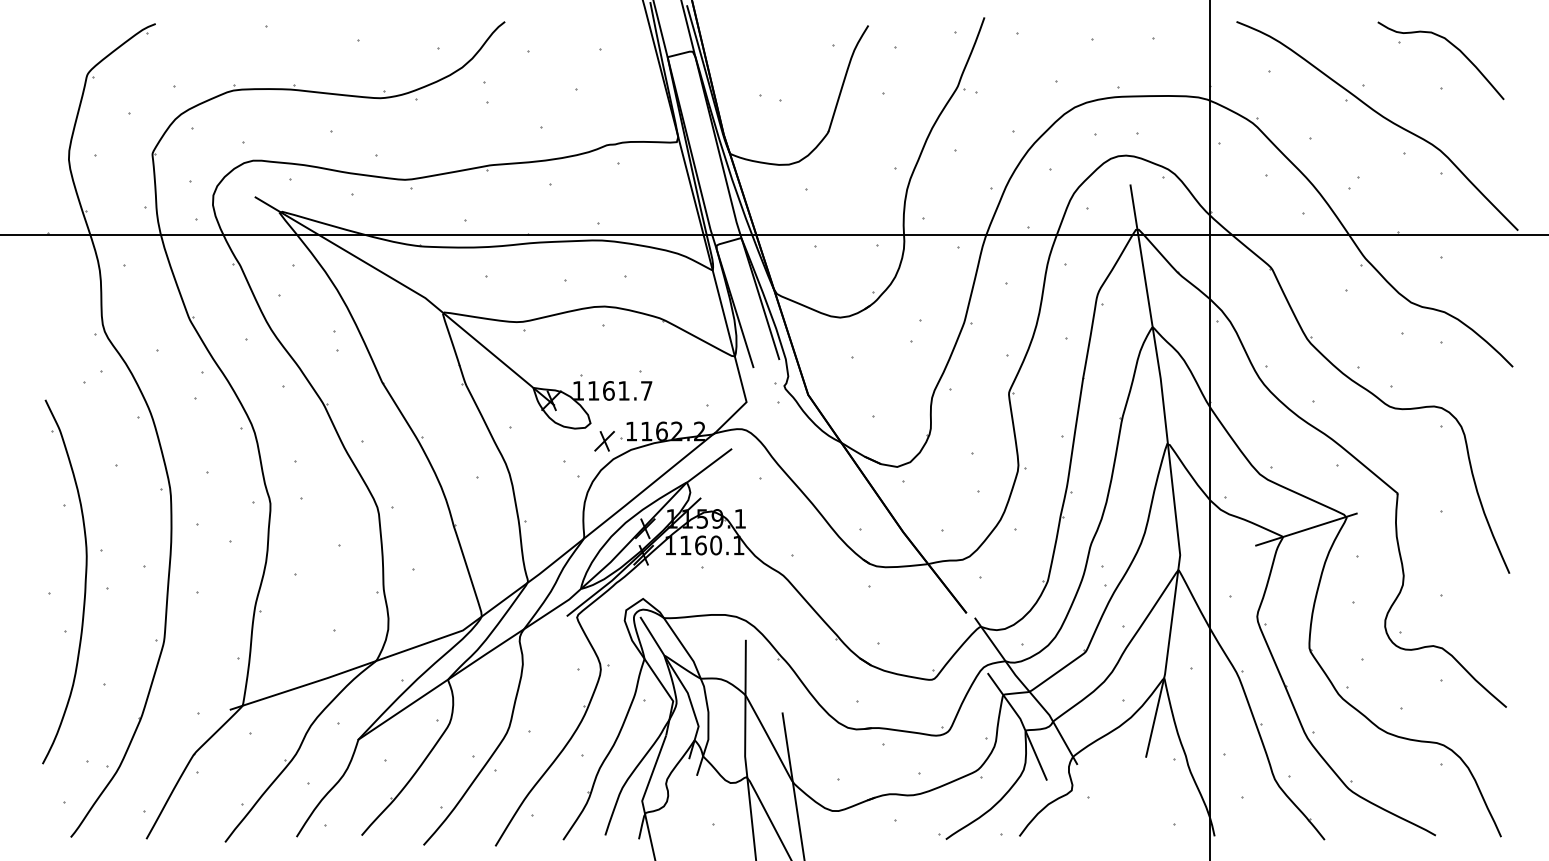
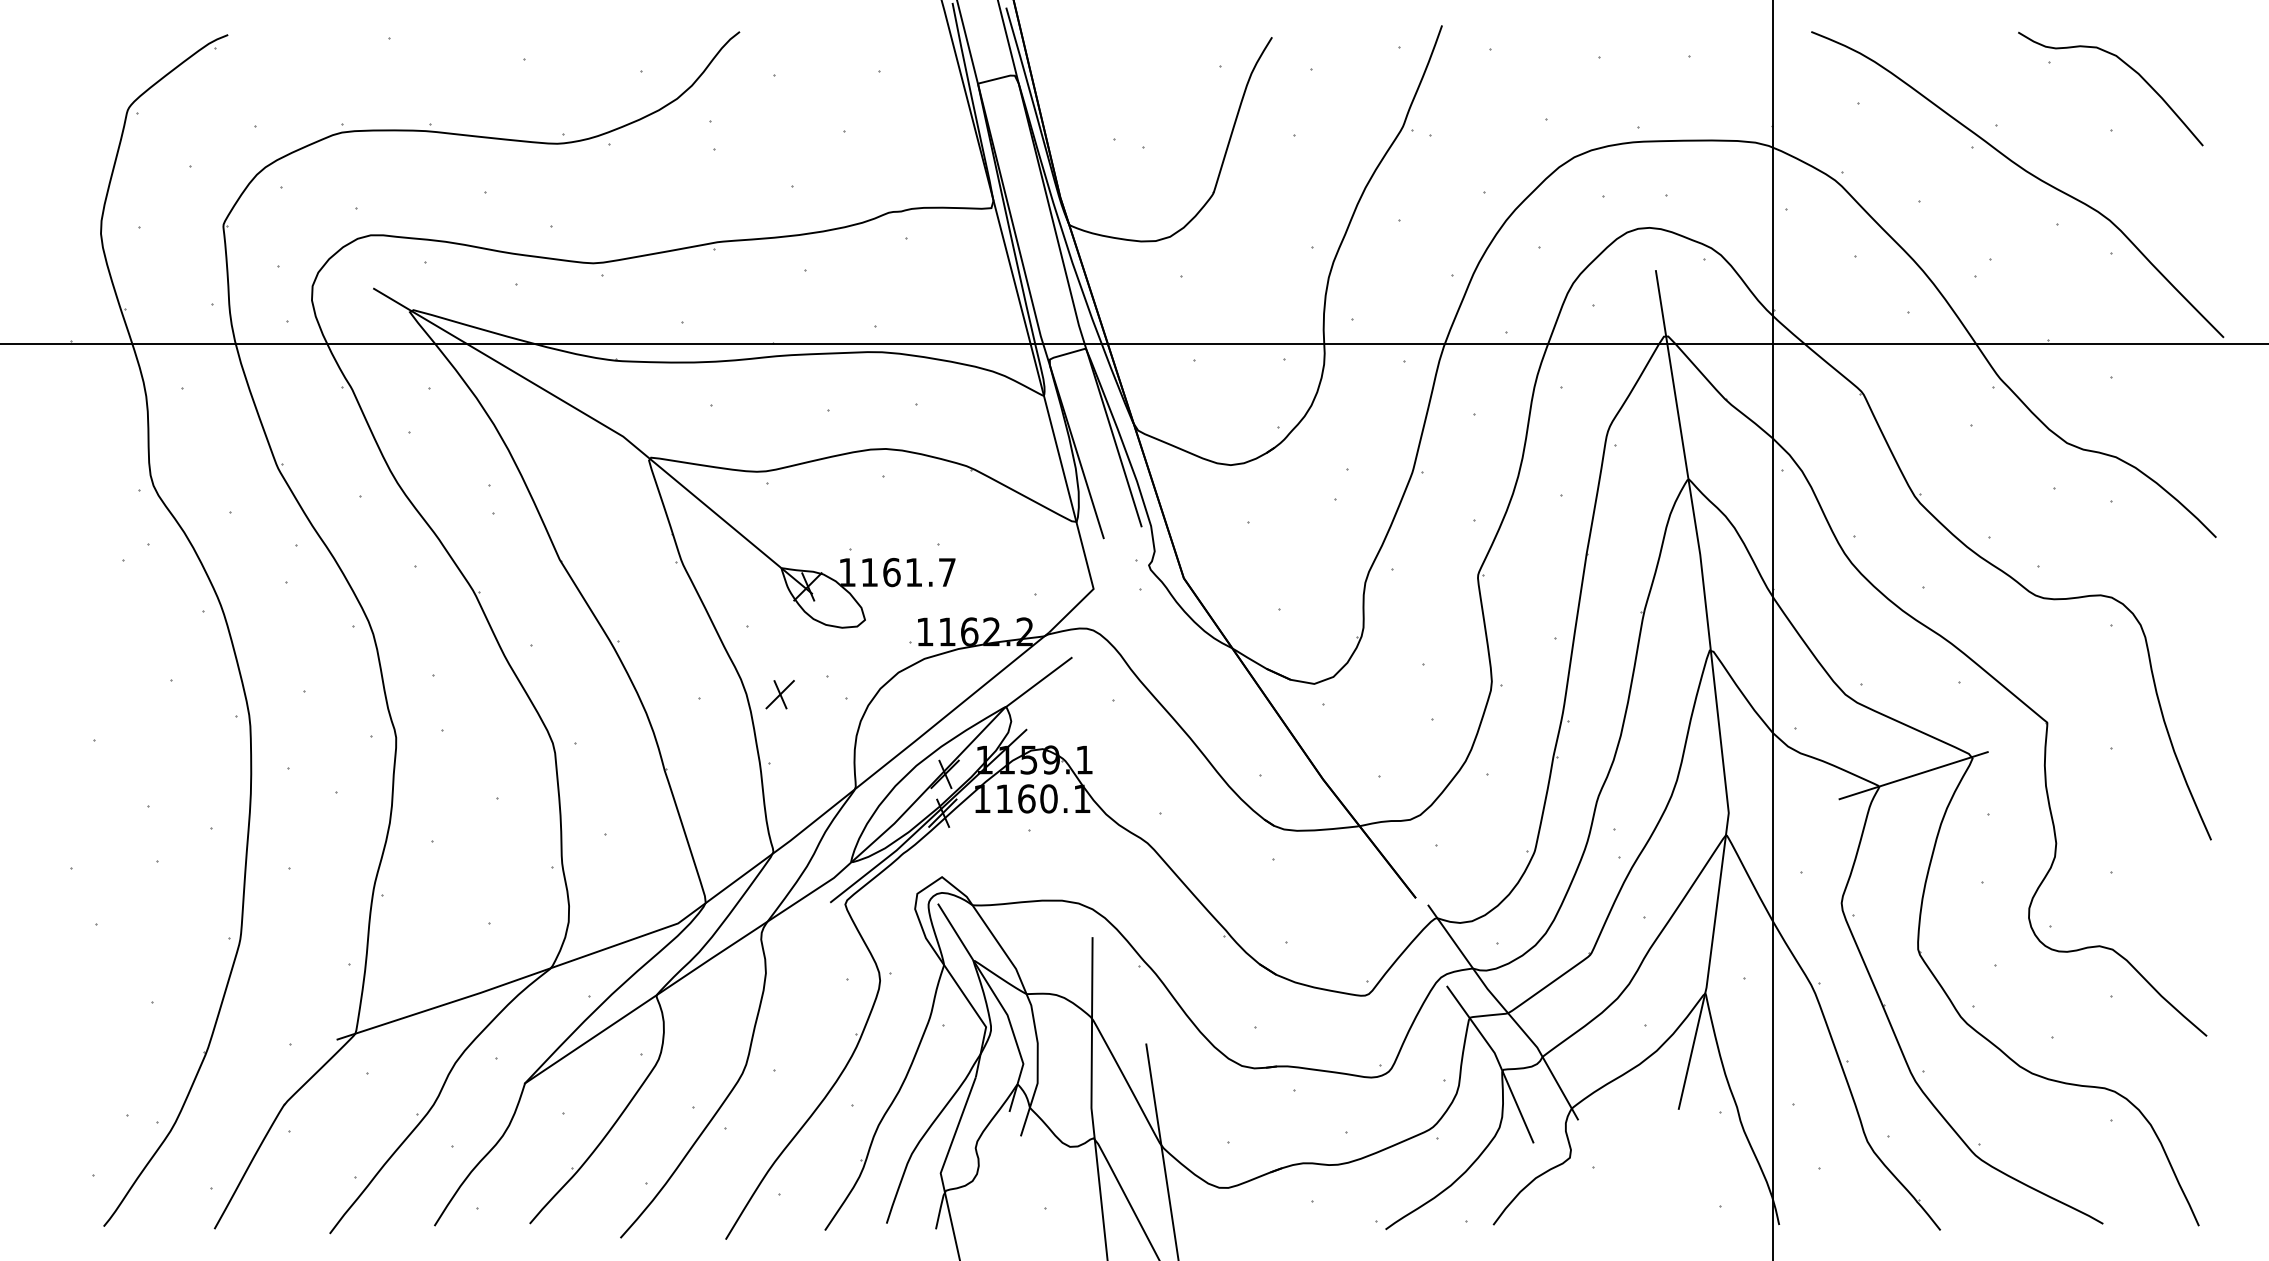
part: (604, 441) -> (780, 694), moved
part: (84, 581) -> (123, 851), removed

